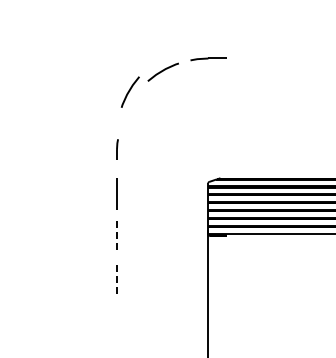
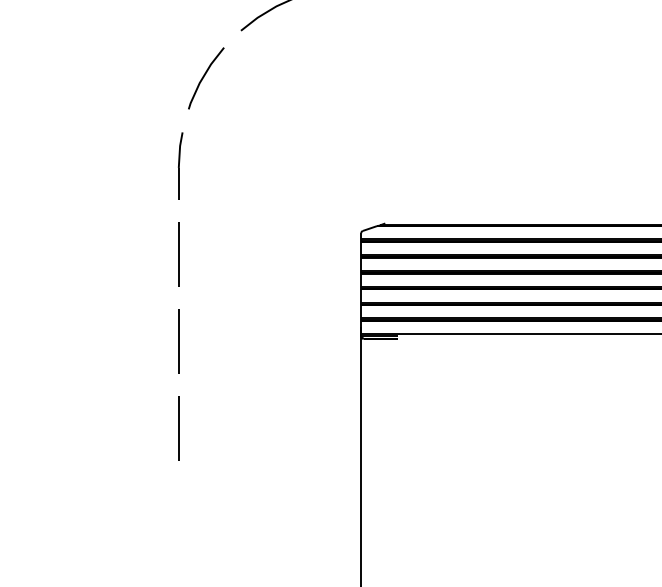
line: (129, 91) -> (204, 76), moved
part: (117, 149) -> (180, 166), size x1.67
line: (116, 237) -> (178, 341), dashed -> solid
line: (116, 281) -> (178, 428), dashed -> solid

